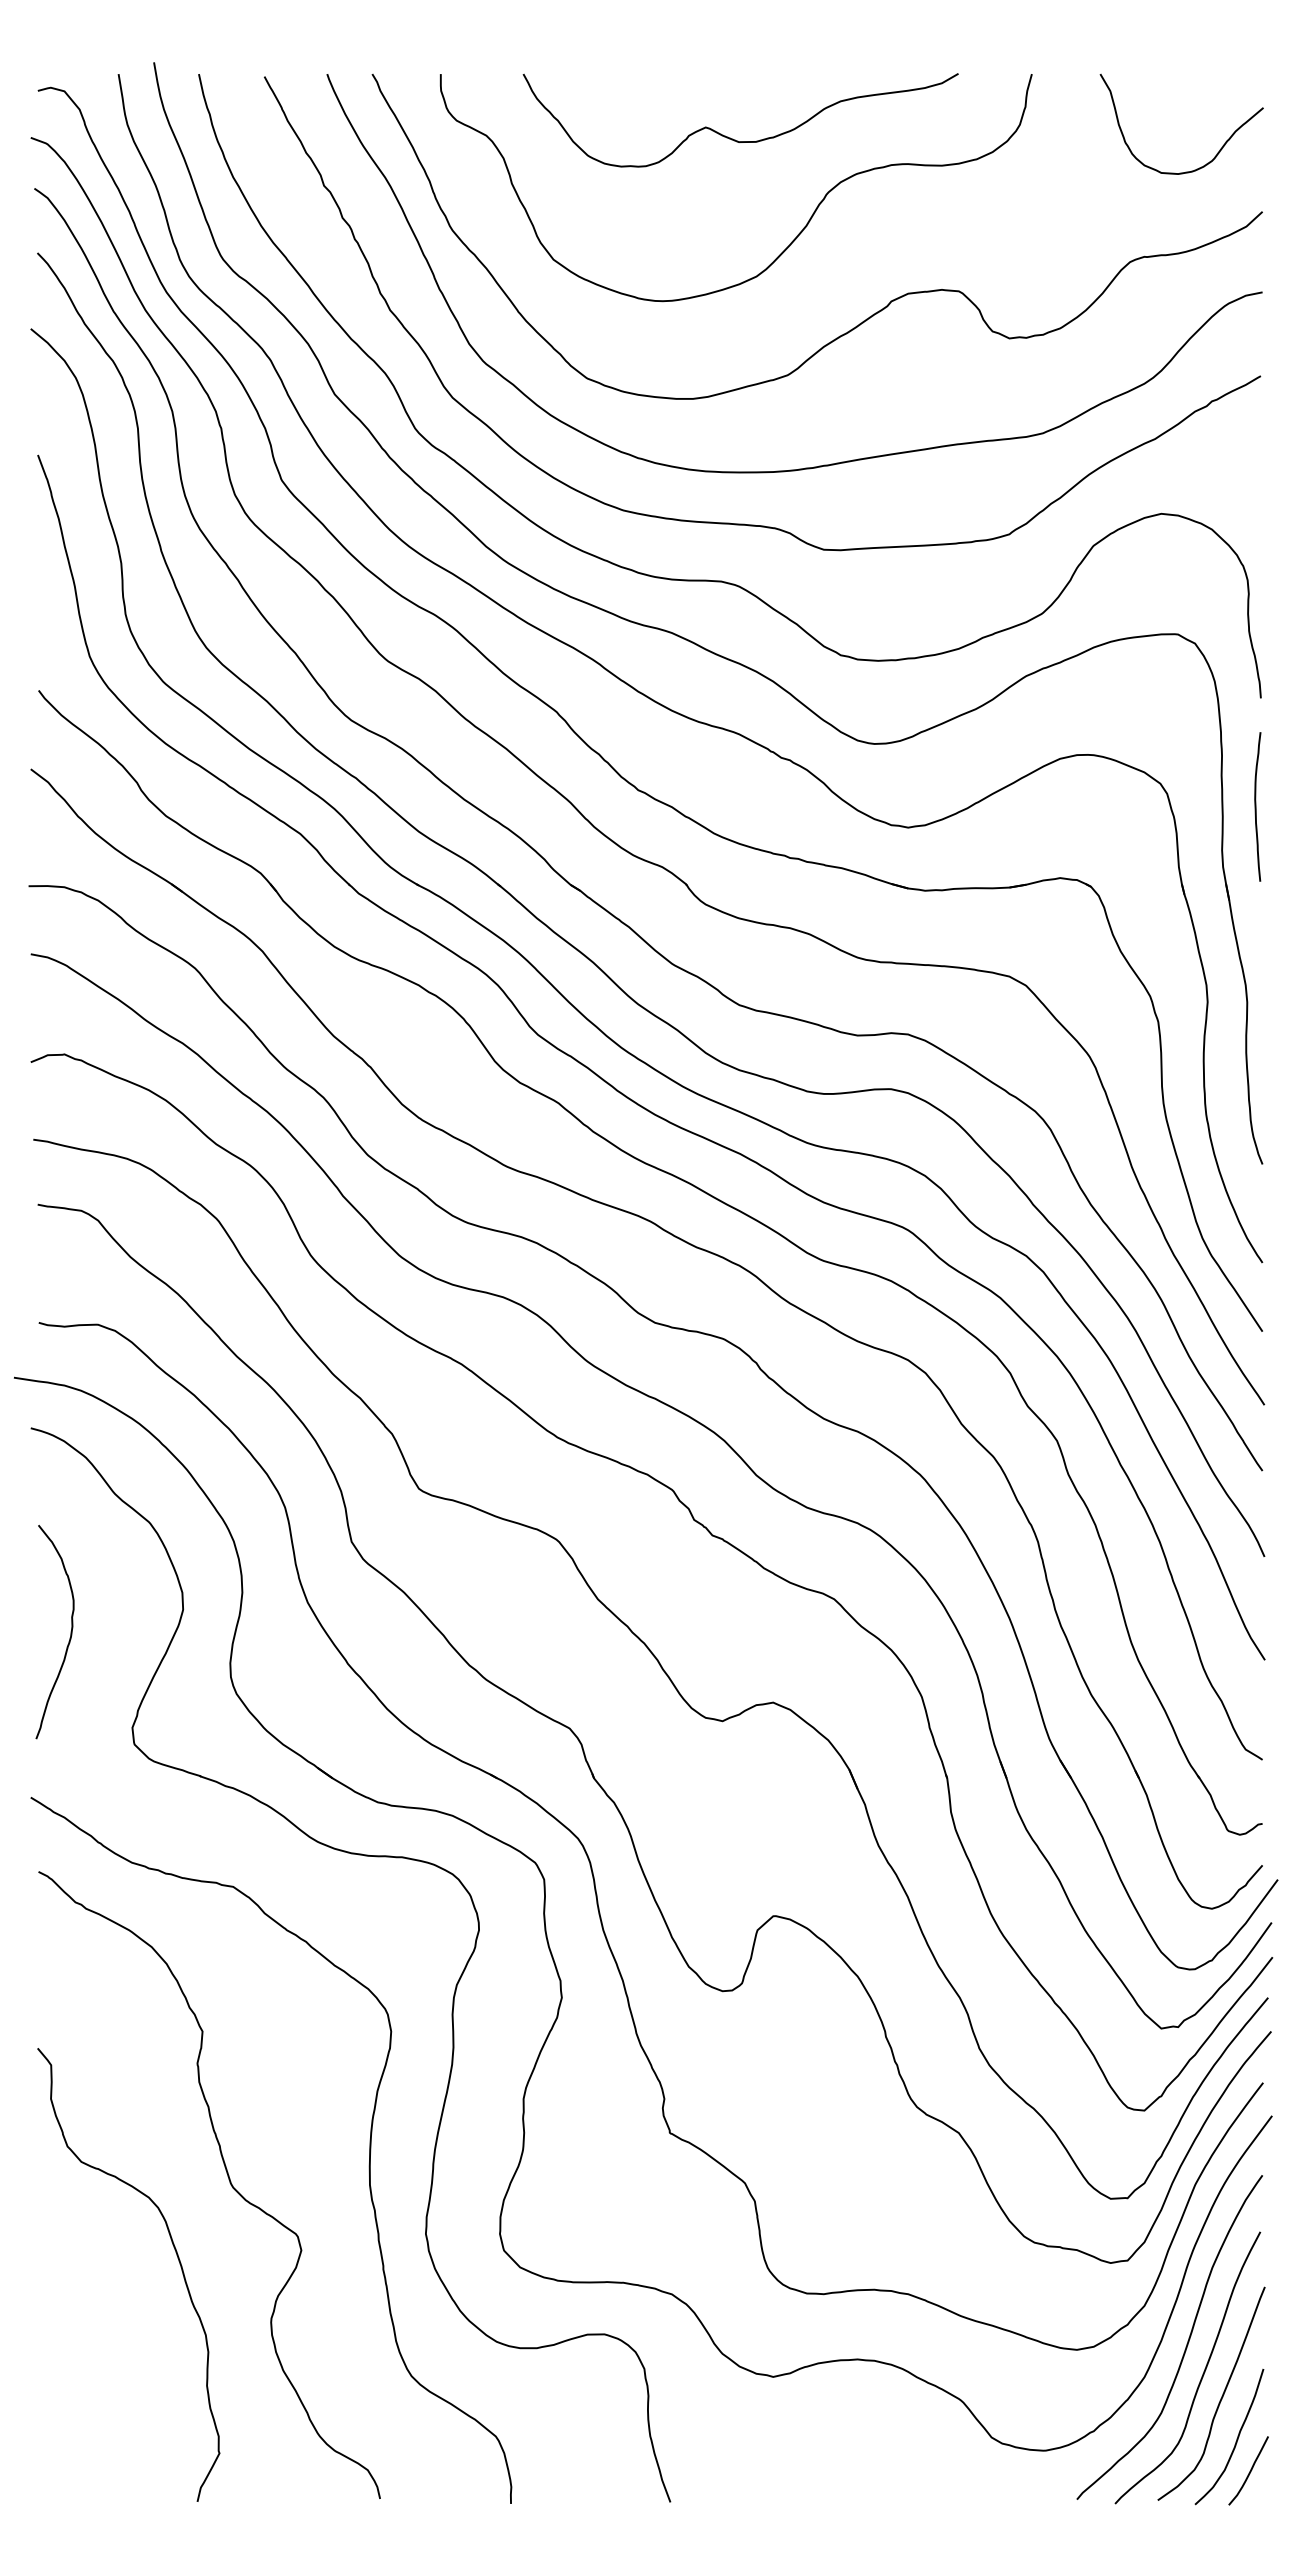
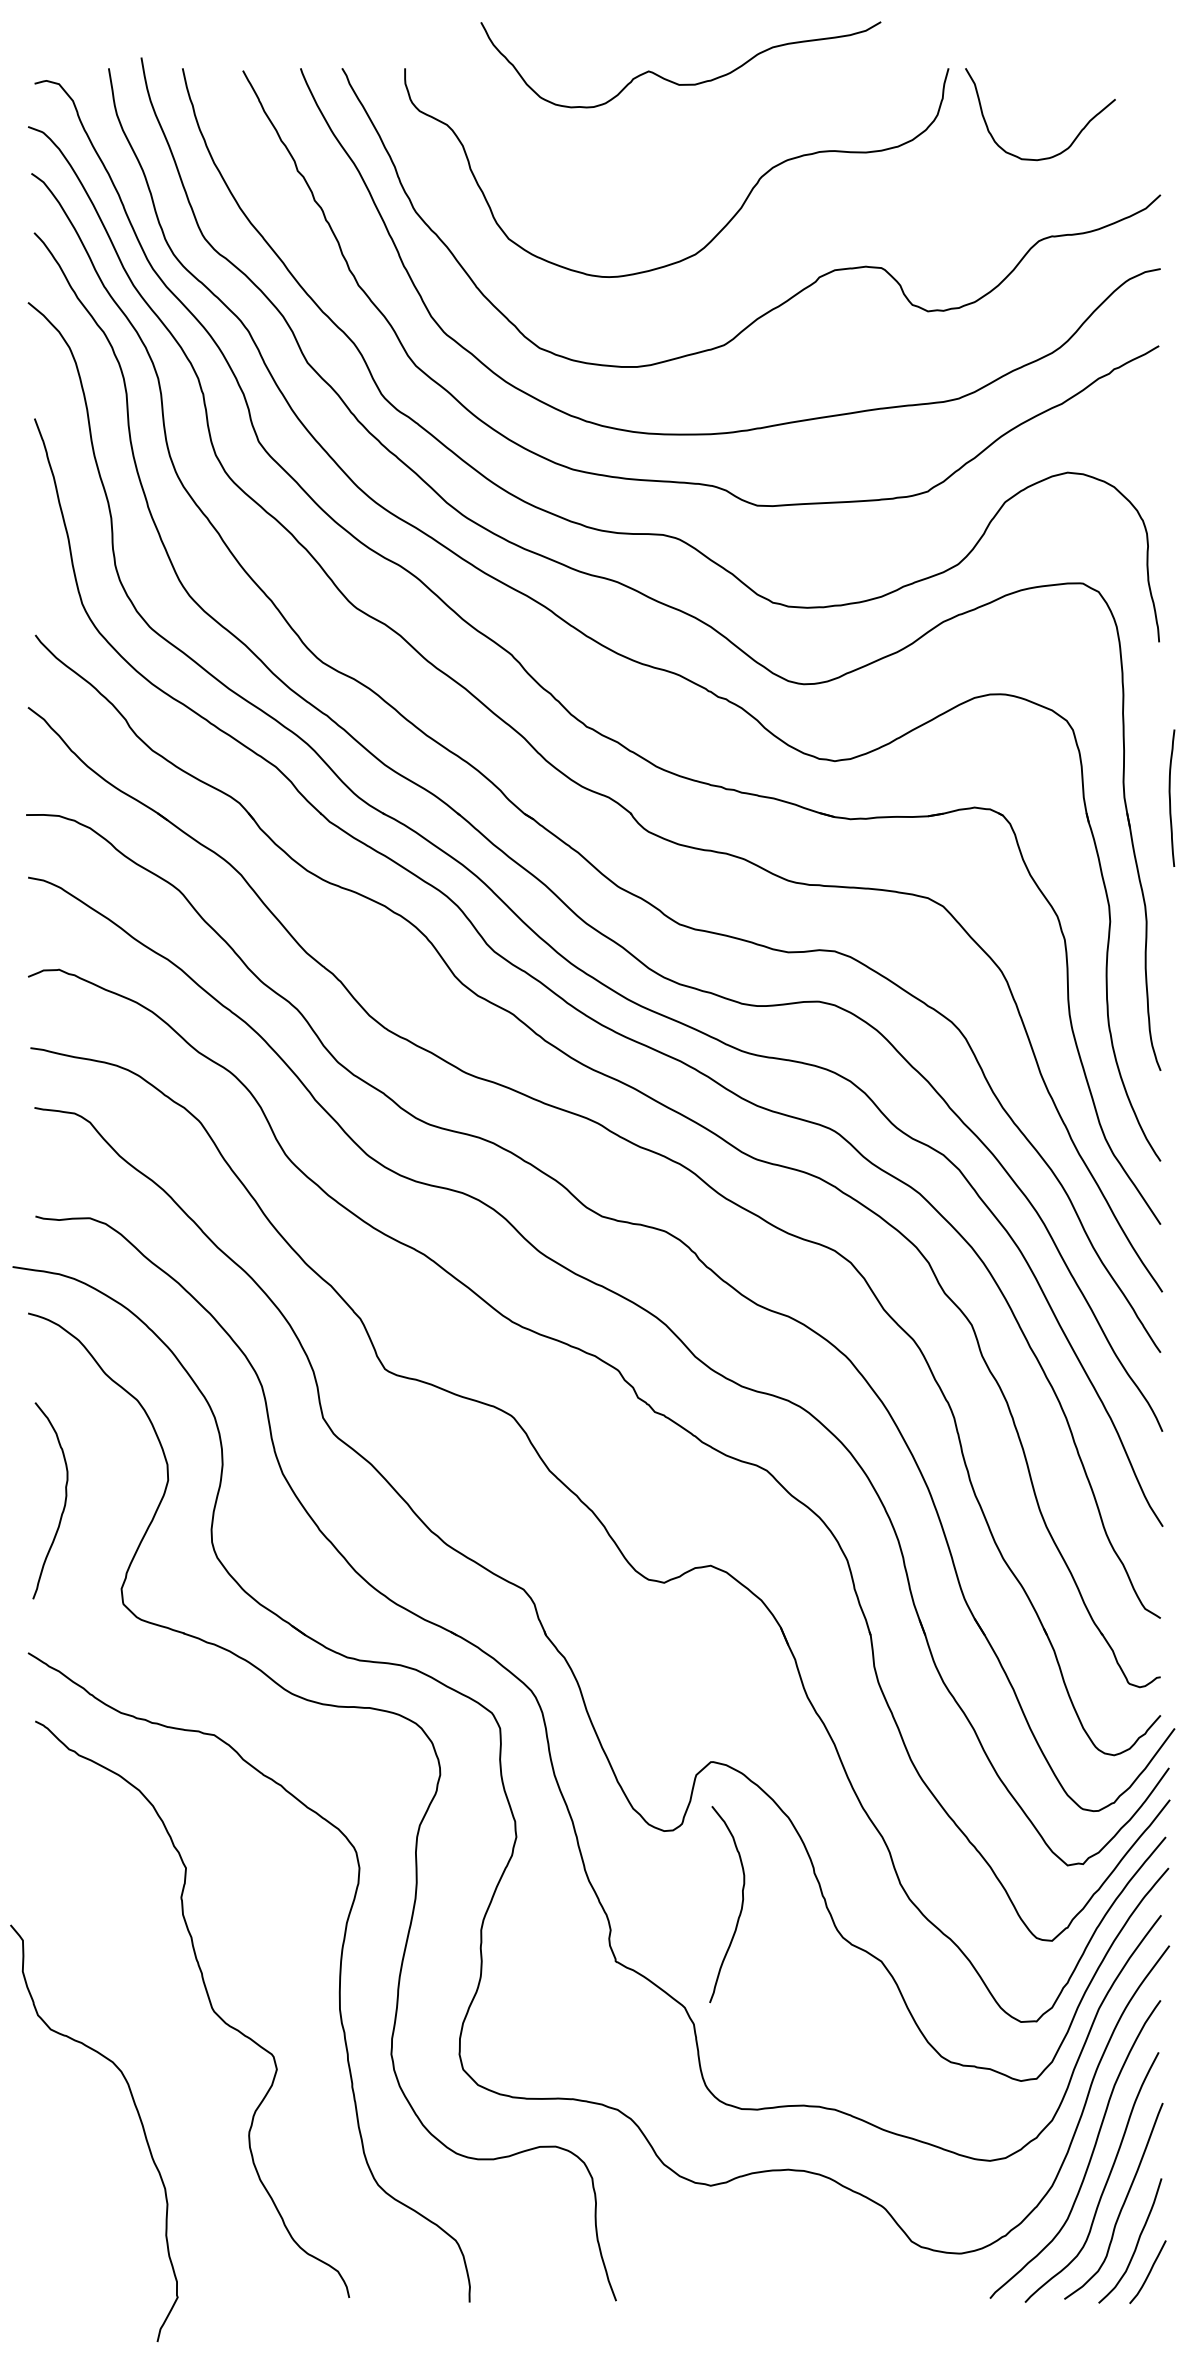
curve: (735, 139) -> (676, 82), moved
curve: (1219, 149) -> (1075, 137), moved
curve: (1256, 806) -> (1170, 797), moved
curve: (805, 2076) -> (740, 1909), added
curve: (177, 2258) -> (139, 2118), moved

